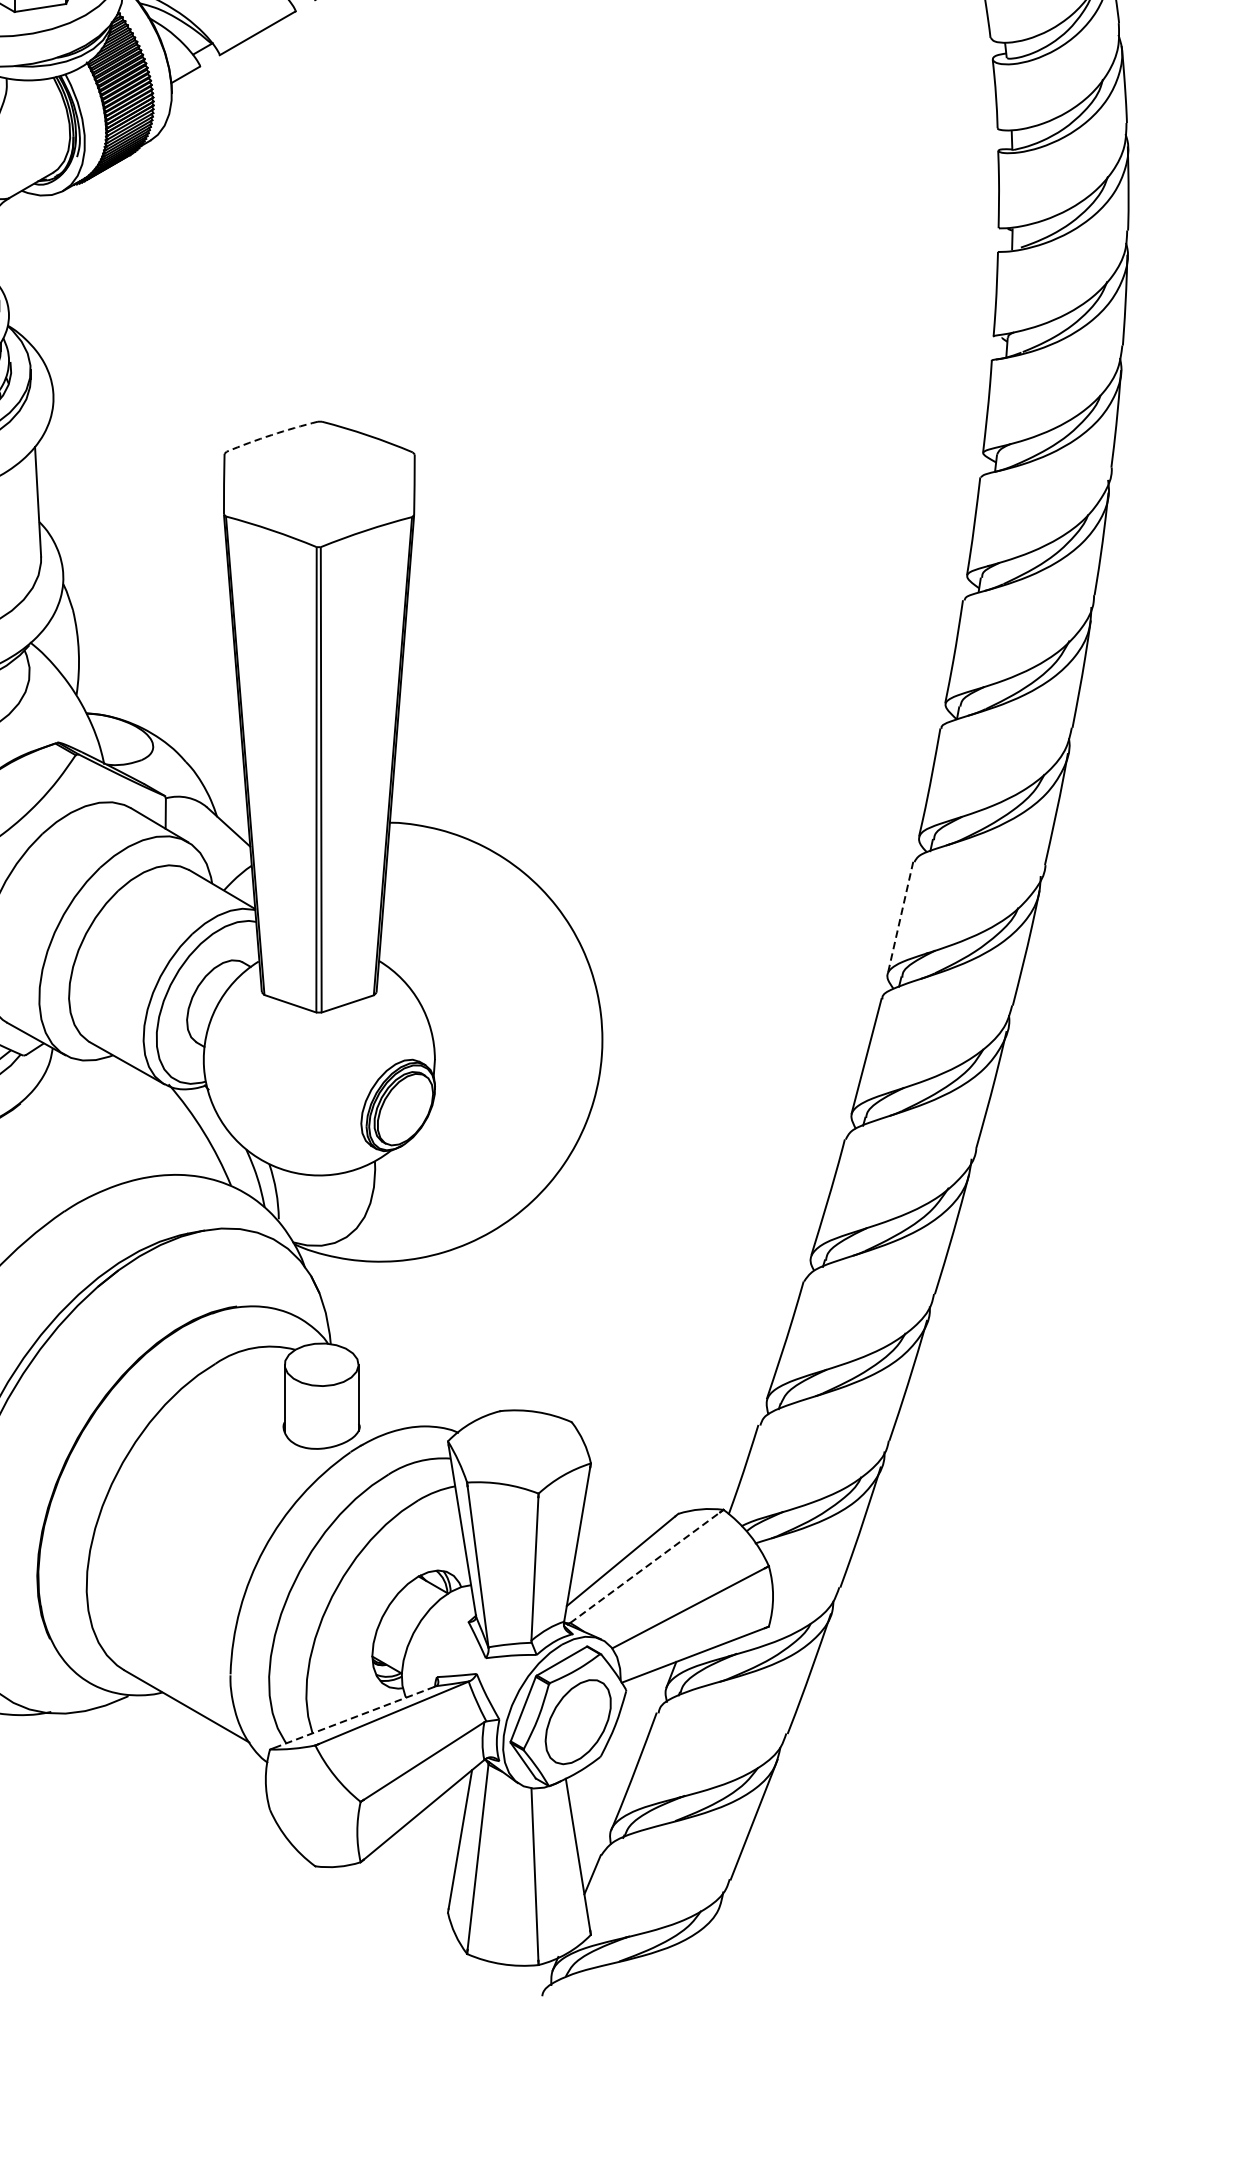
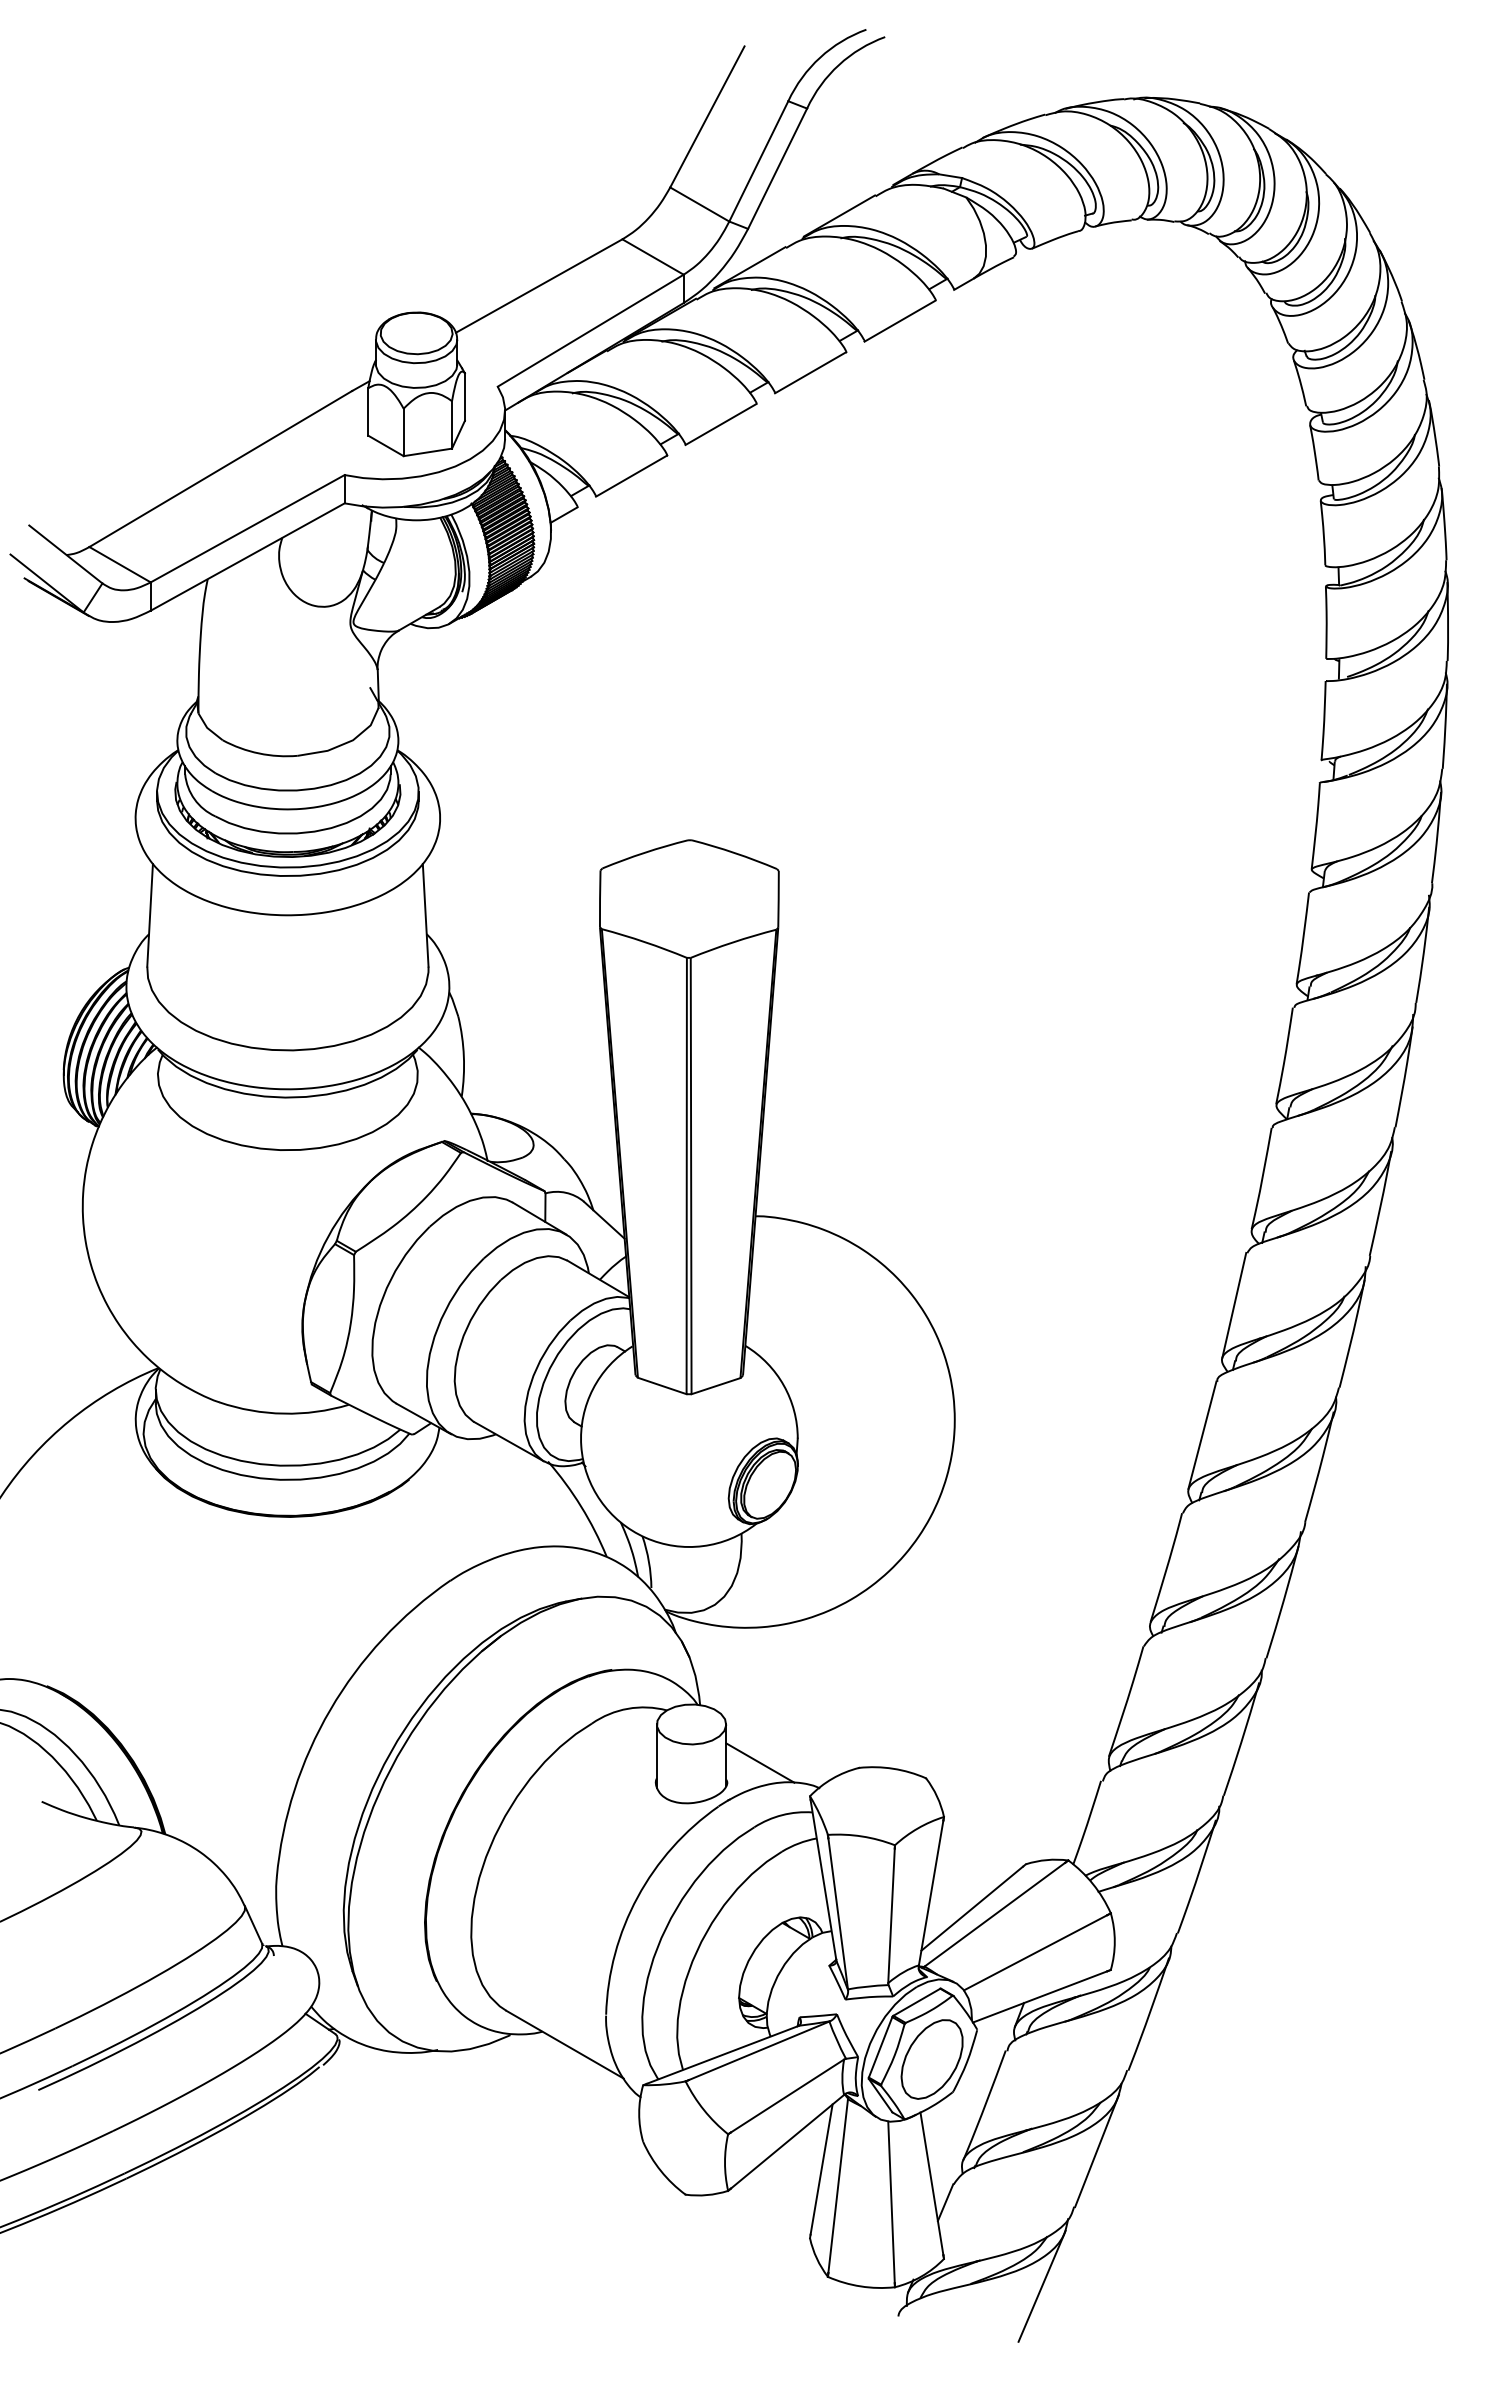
arc: (271, 434) -> (644, 852), dashed -> solid
line: (900, 917) -> (1234, 1305), dashed -> solid
line: (395, 1405) -> (760, 1762), added
line: (645, 1567) -> (995, 1914), dashed -> solid
line: (354, 1717) -> (722, 2055), dashed -> solid
line: (694, 1963) -> (1041, 2285), added

